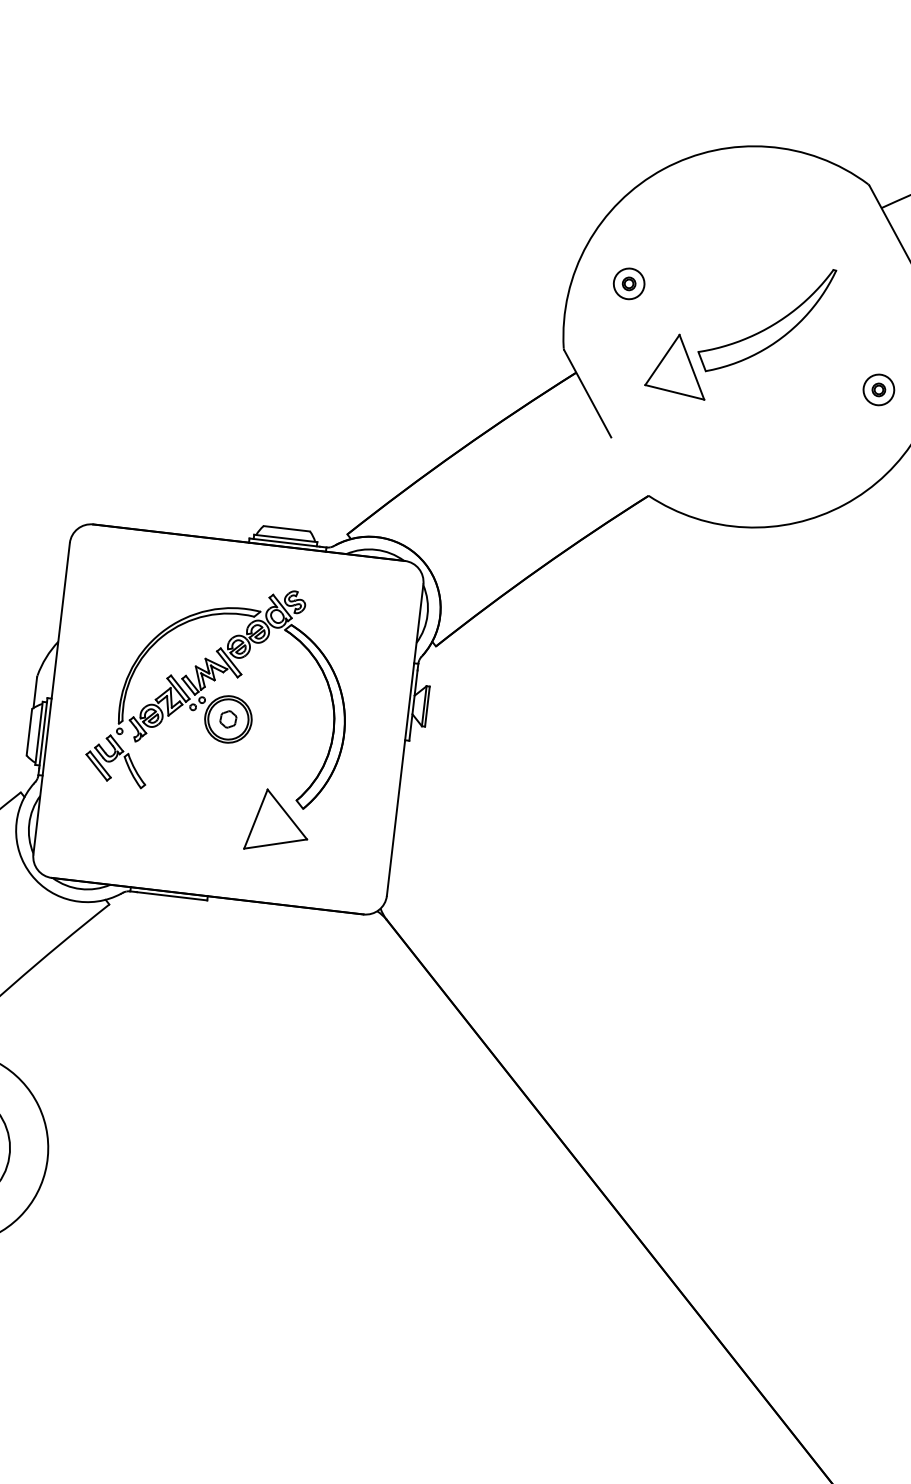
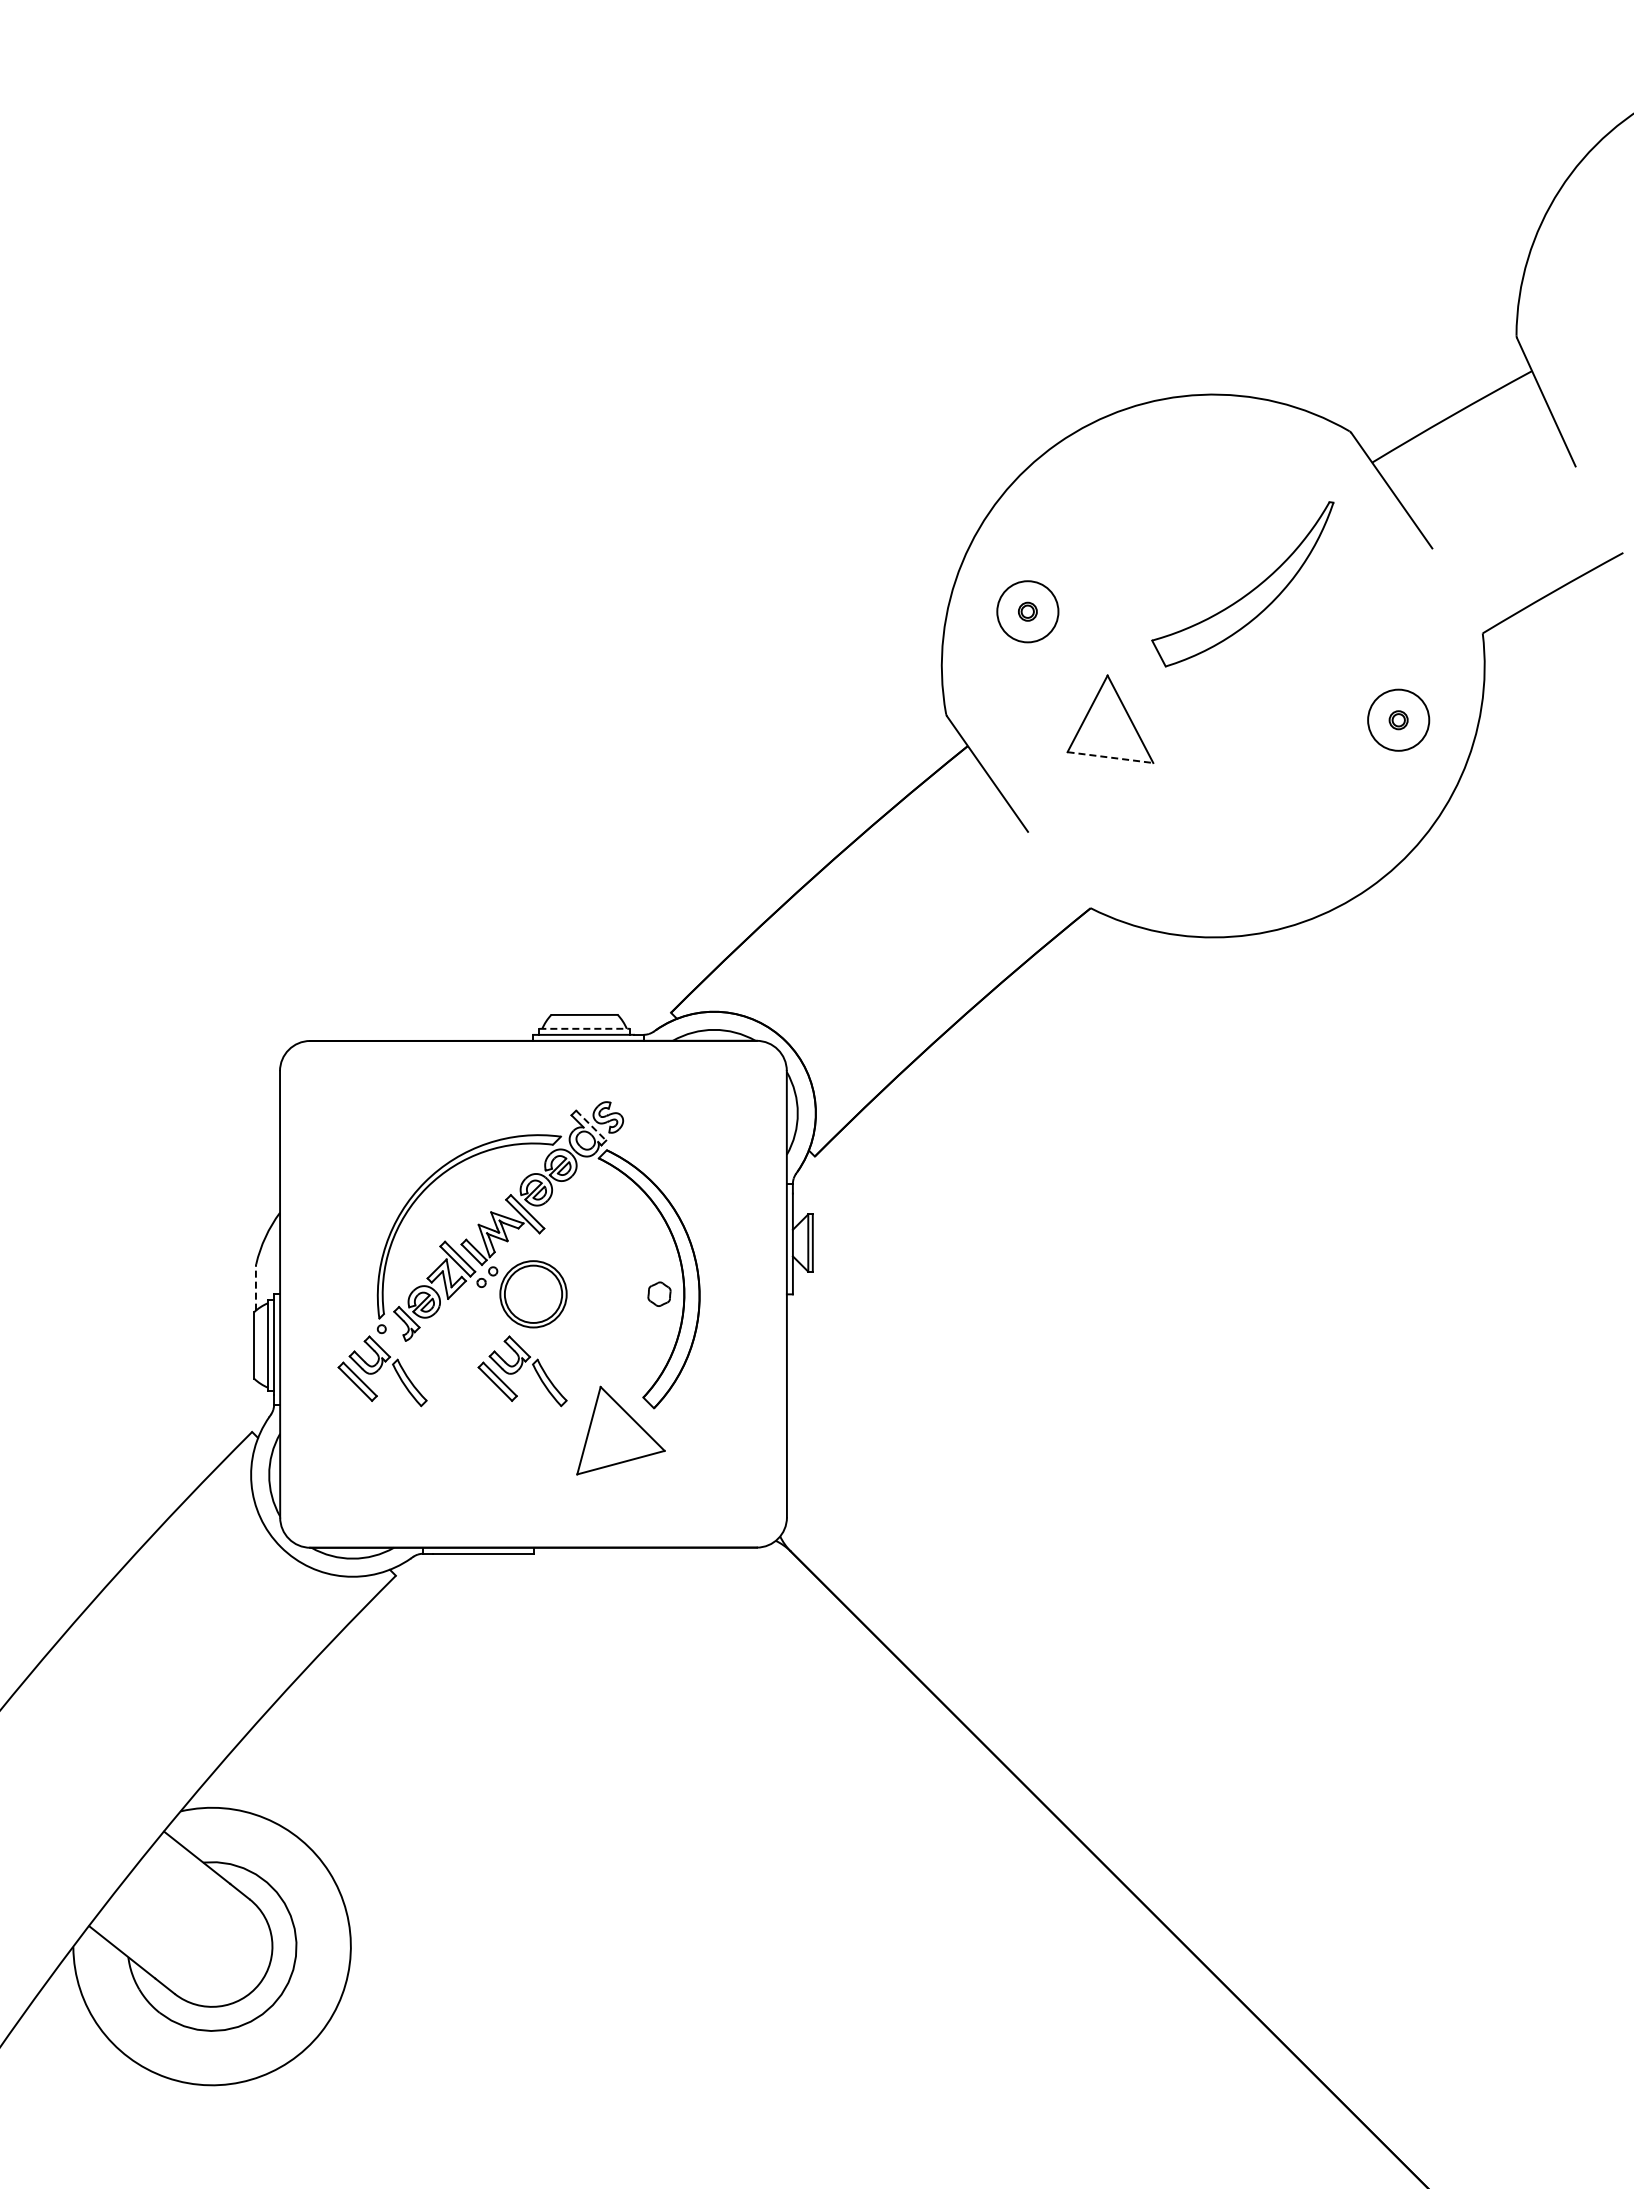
circle: (628, 283) -> (1027, 611), size x1.4
part: (770, 325) -> (1249, 591), moved
circle: (878, 390) -> (1398, 720), size x1.4
line: (674, 392) -> (1110, 757), solid -> dashed
line: (286, 538) -> (585, 1028), solid -> dashed
line: (282, 607) -> (591, 1126), solid -> dashed
line: (34, 692) -> (255, 1288), solid -> dashed
part: (228, 718) -> (659, 1293), moved
part: (214, 772) -> (522, 1371), added

